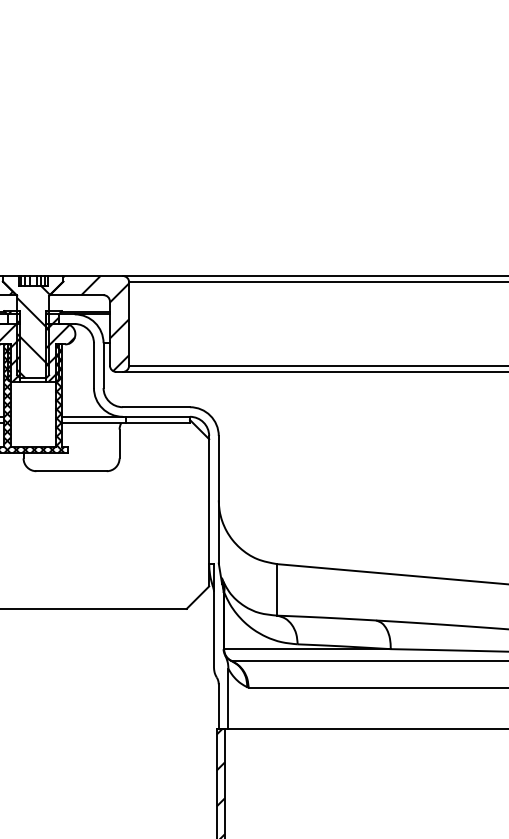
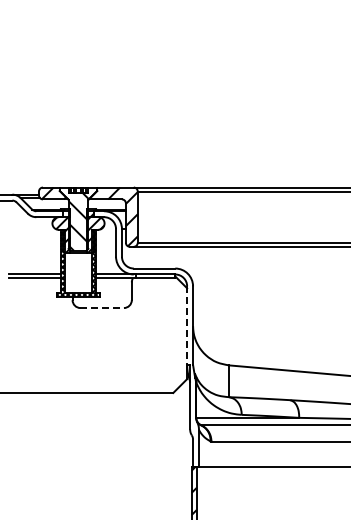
line: (72, 471) -> (102, 308), solid -> dashed
line: (209, 501) -> (187, 326), solid -> dashed

